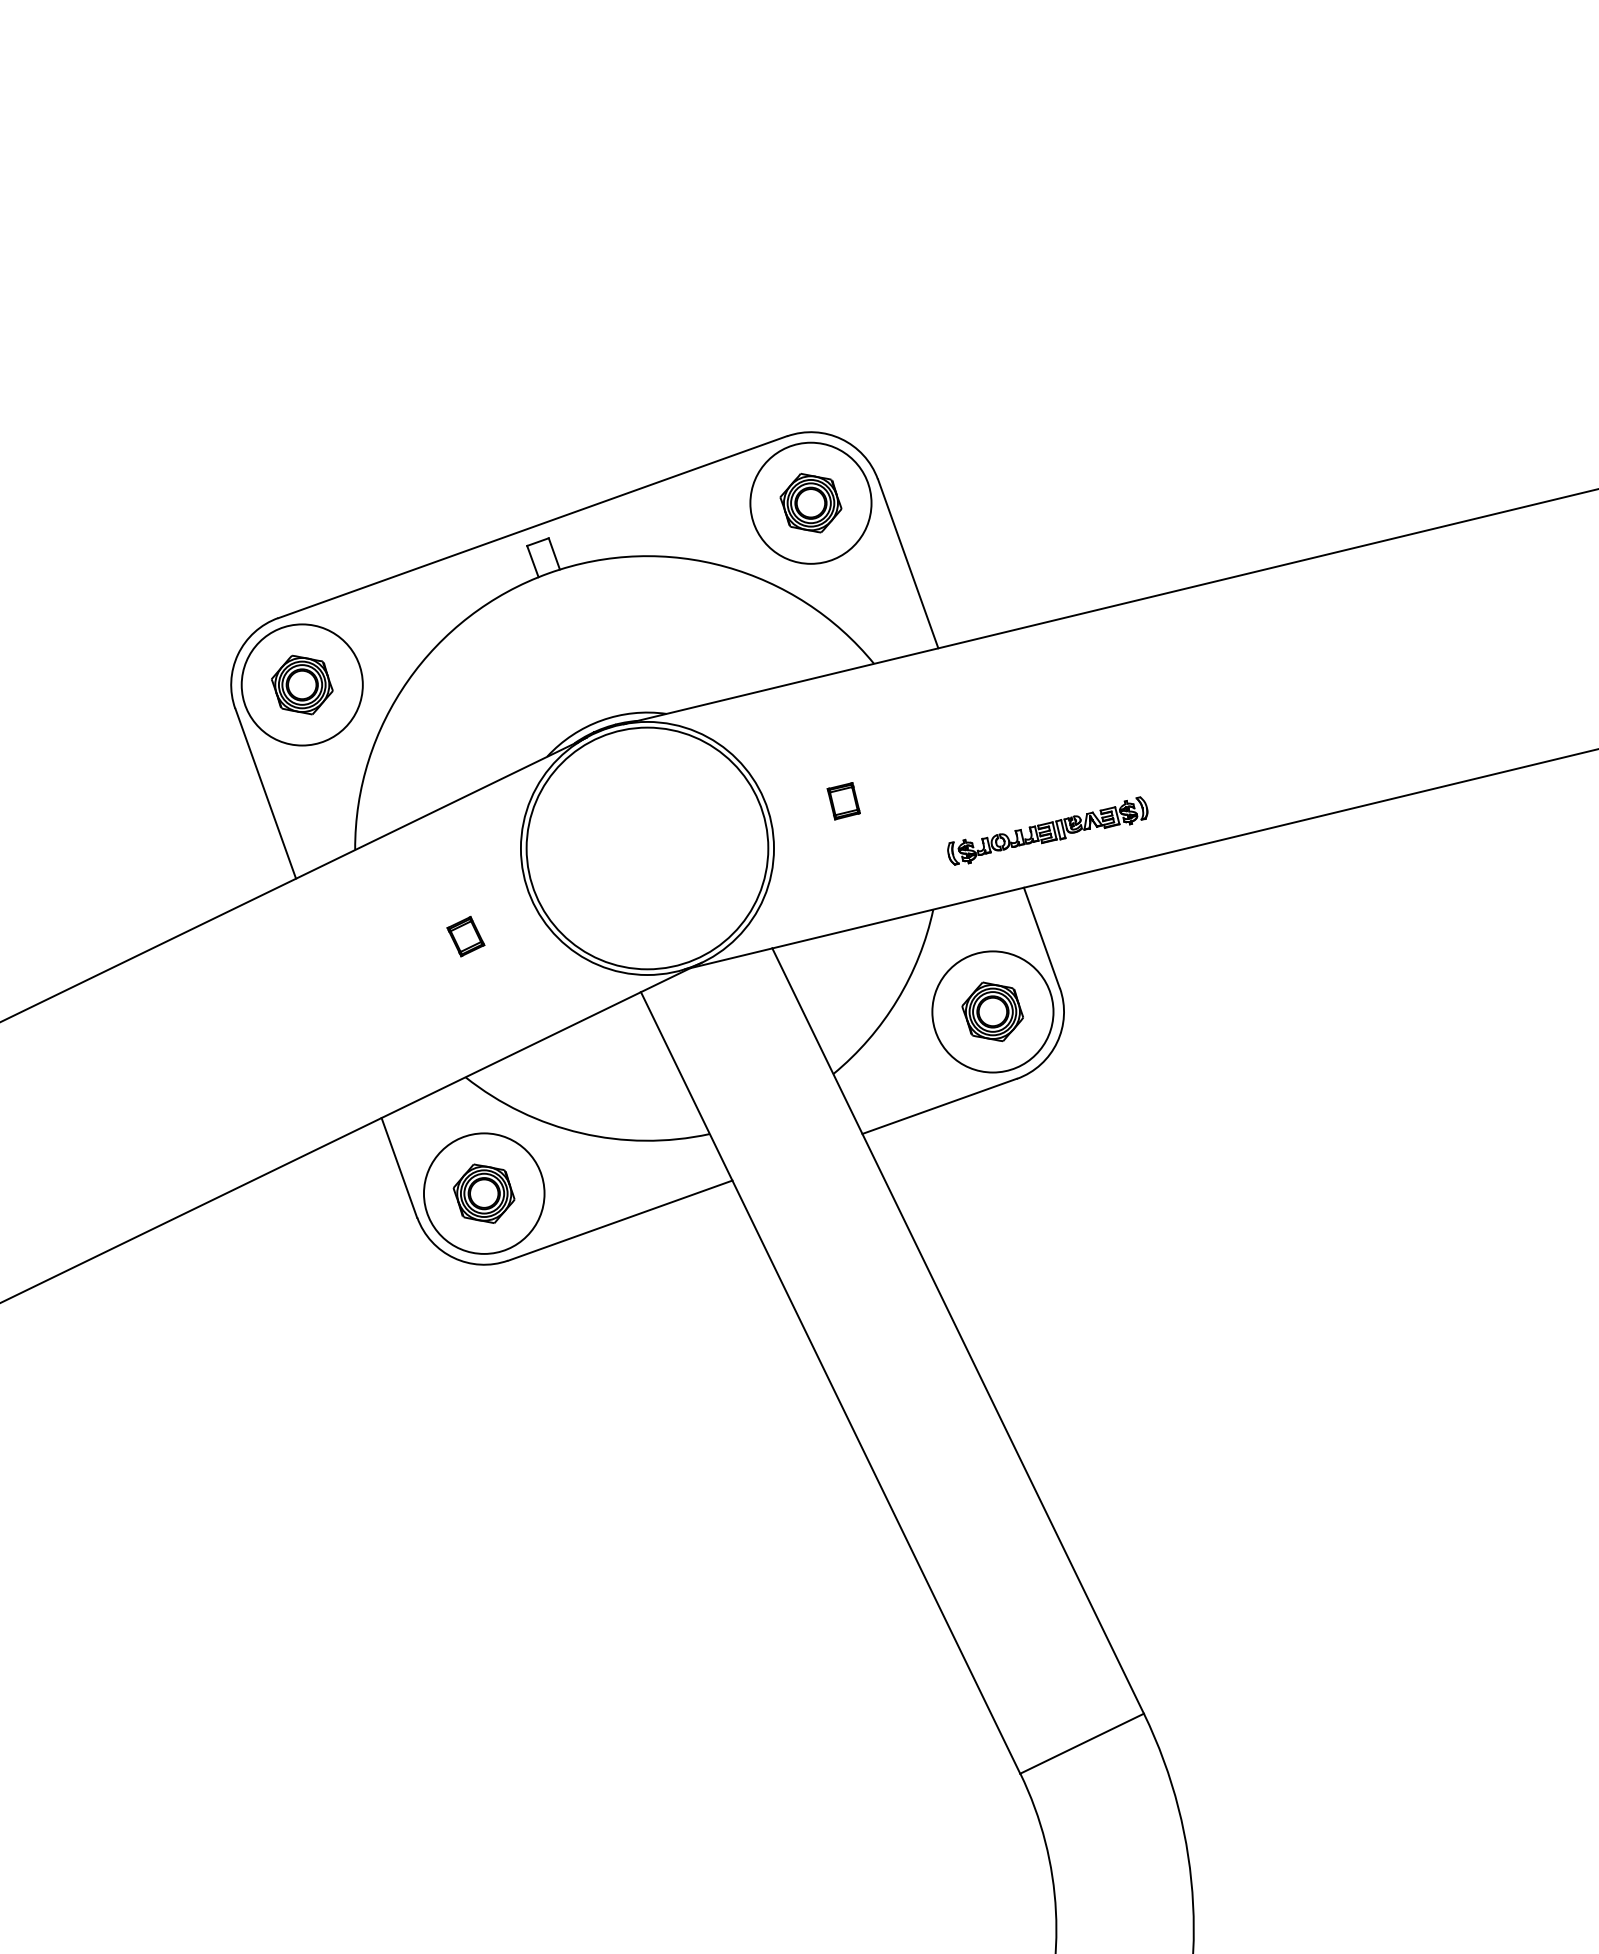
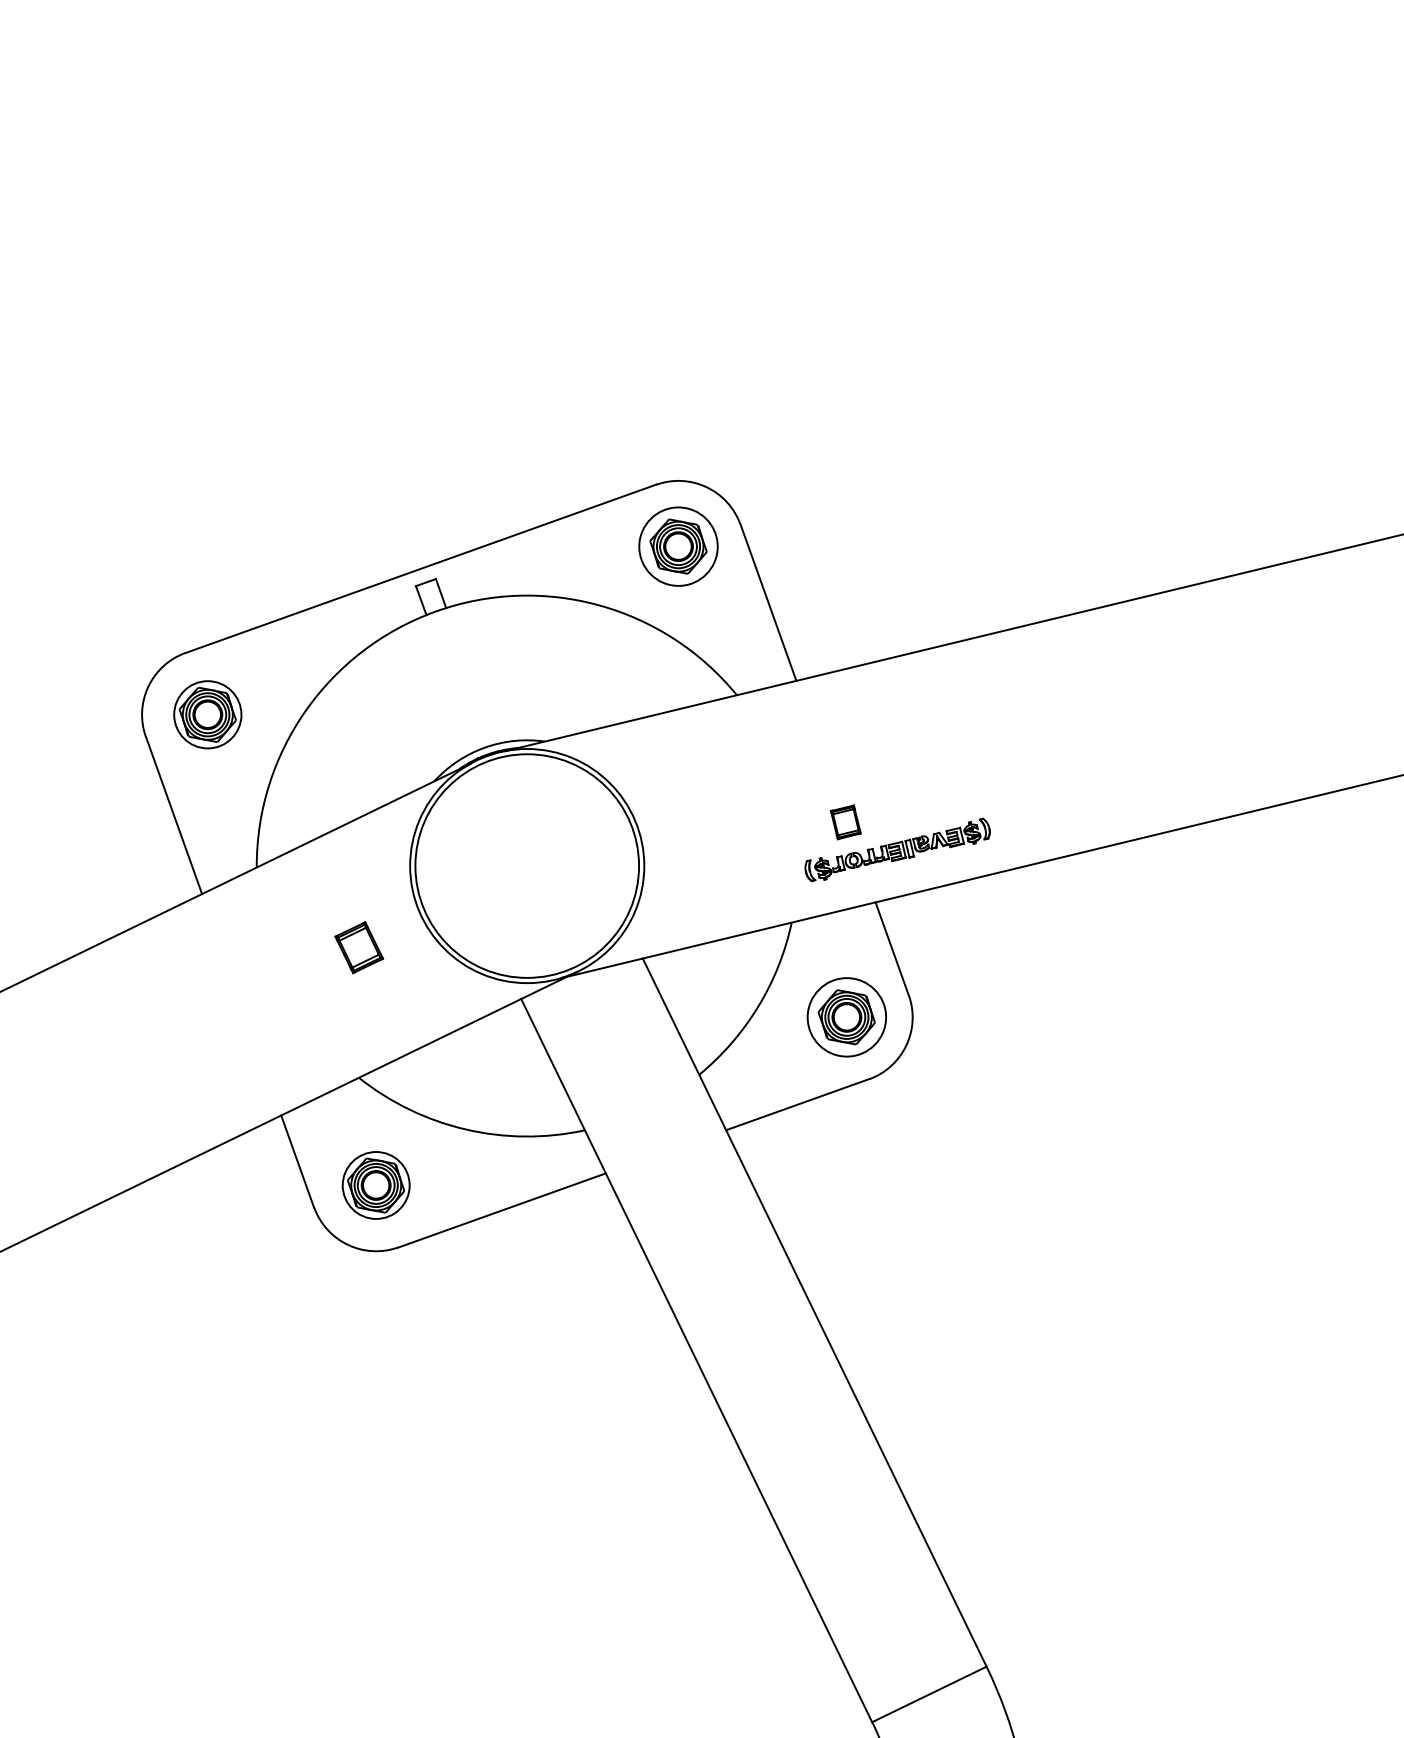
circle: (810, 502) -> (678, 545), size x0.7
circle: (301, 684) -> (207, 714), size x0.6
part: (843, 801) -> (845, 822), moved
part: (465, 936) -> (358, 947), size x1.4
circle: (992, 1011) -> (846, 1016), size x0.7
circle: (483, 1193) -> (375, 1185), size x0.6

